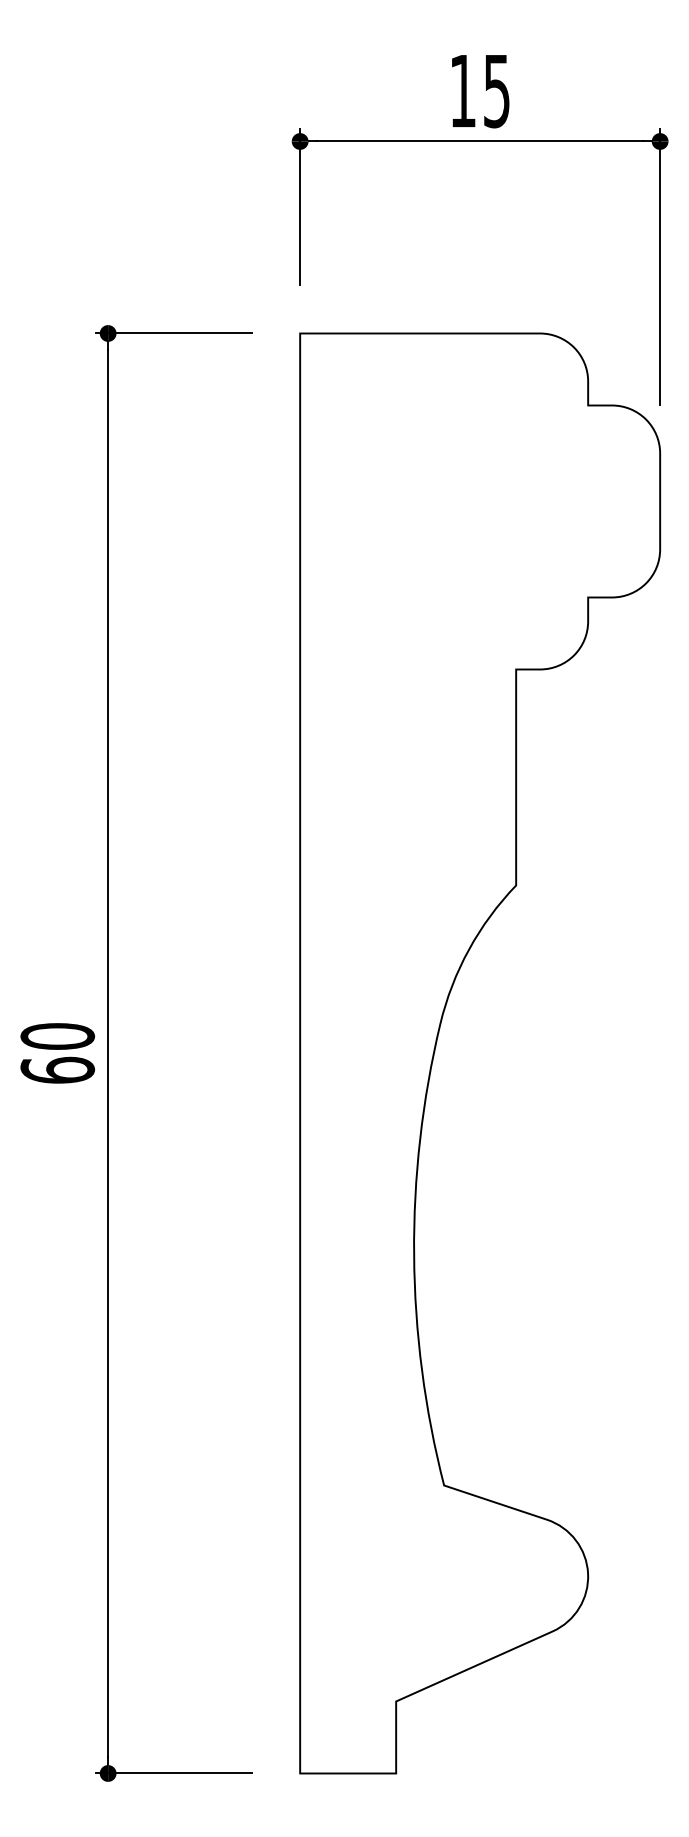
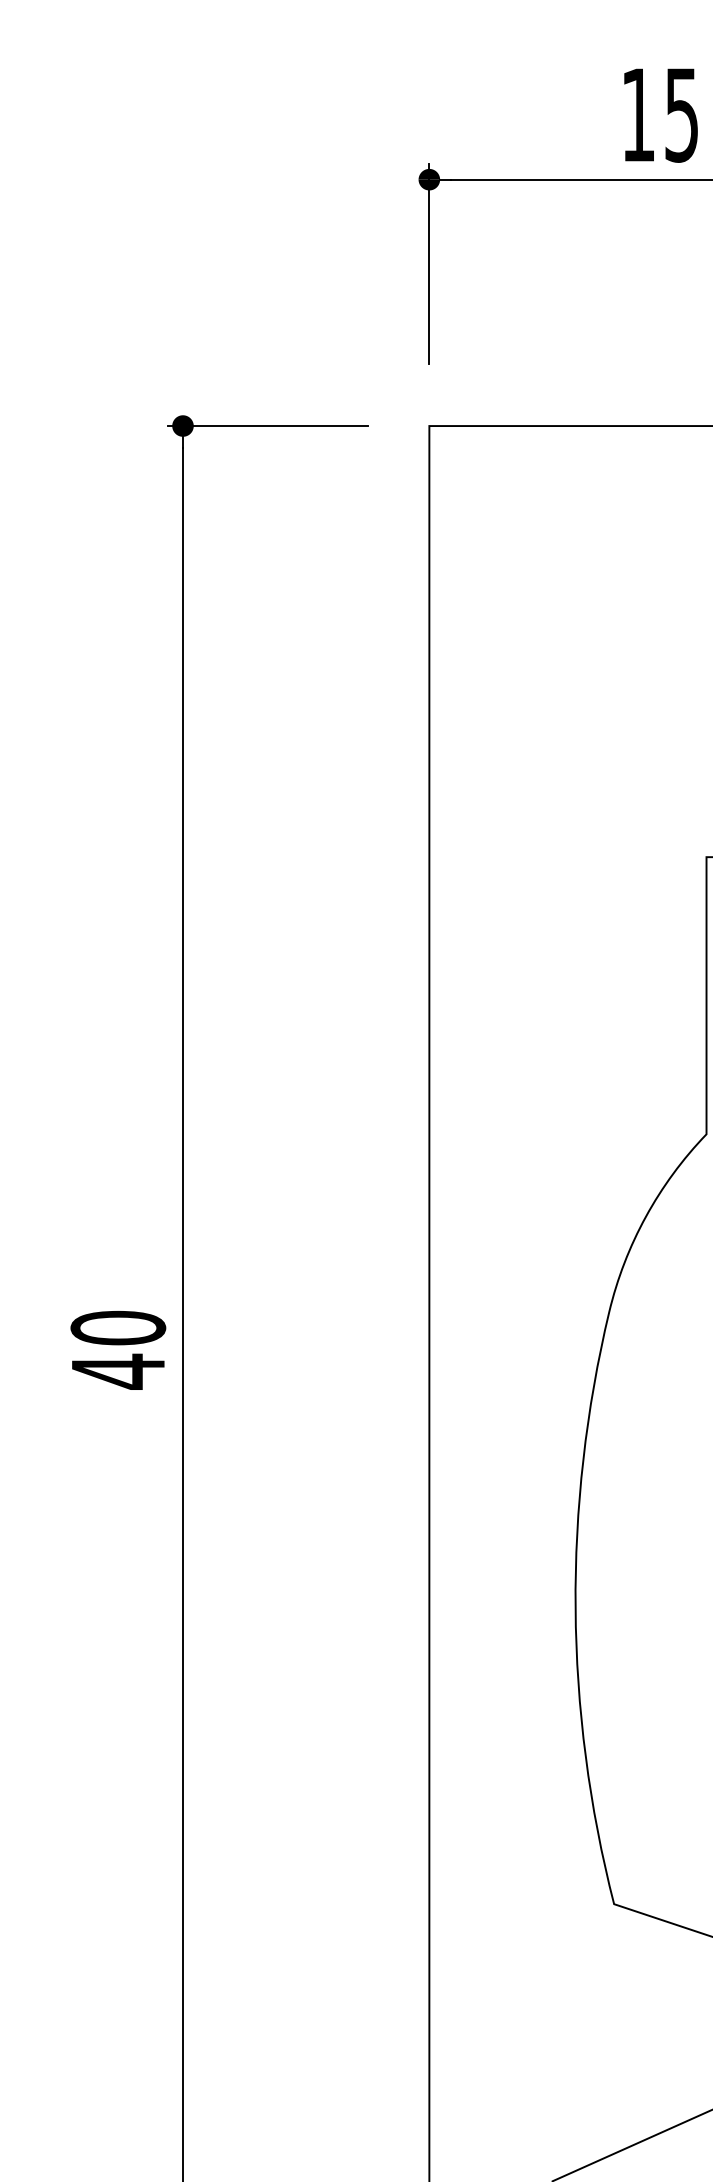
text: (57, 1070) -> (118, 1371), 60 -> 40

